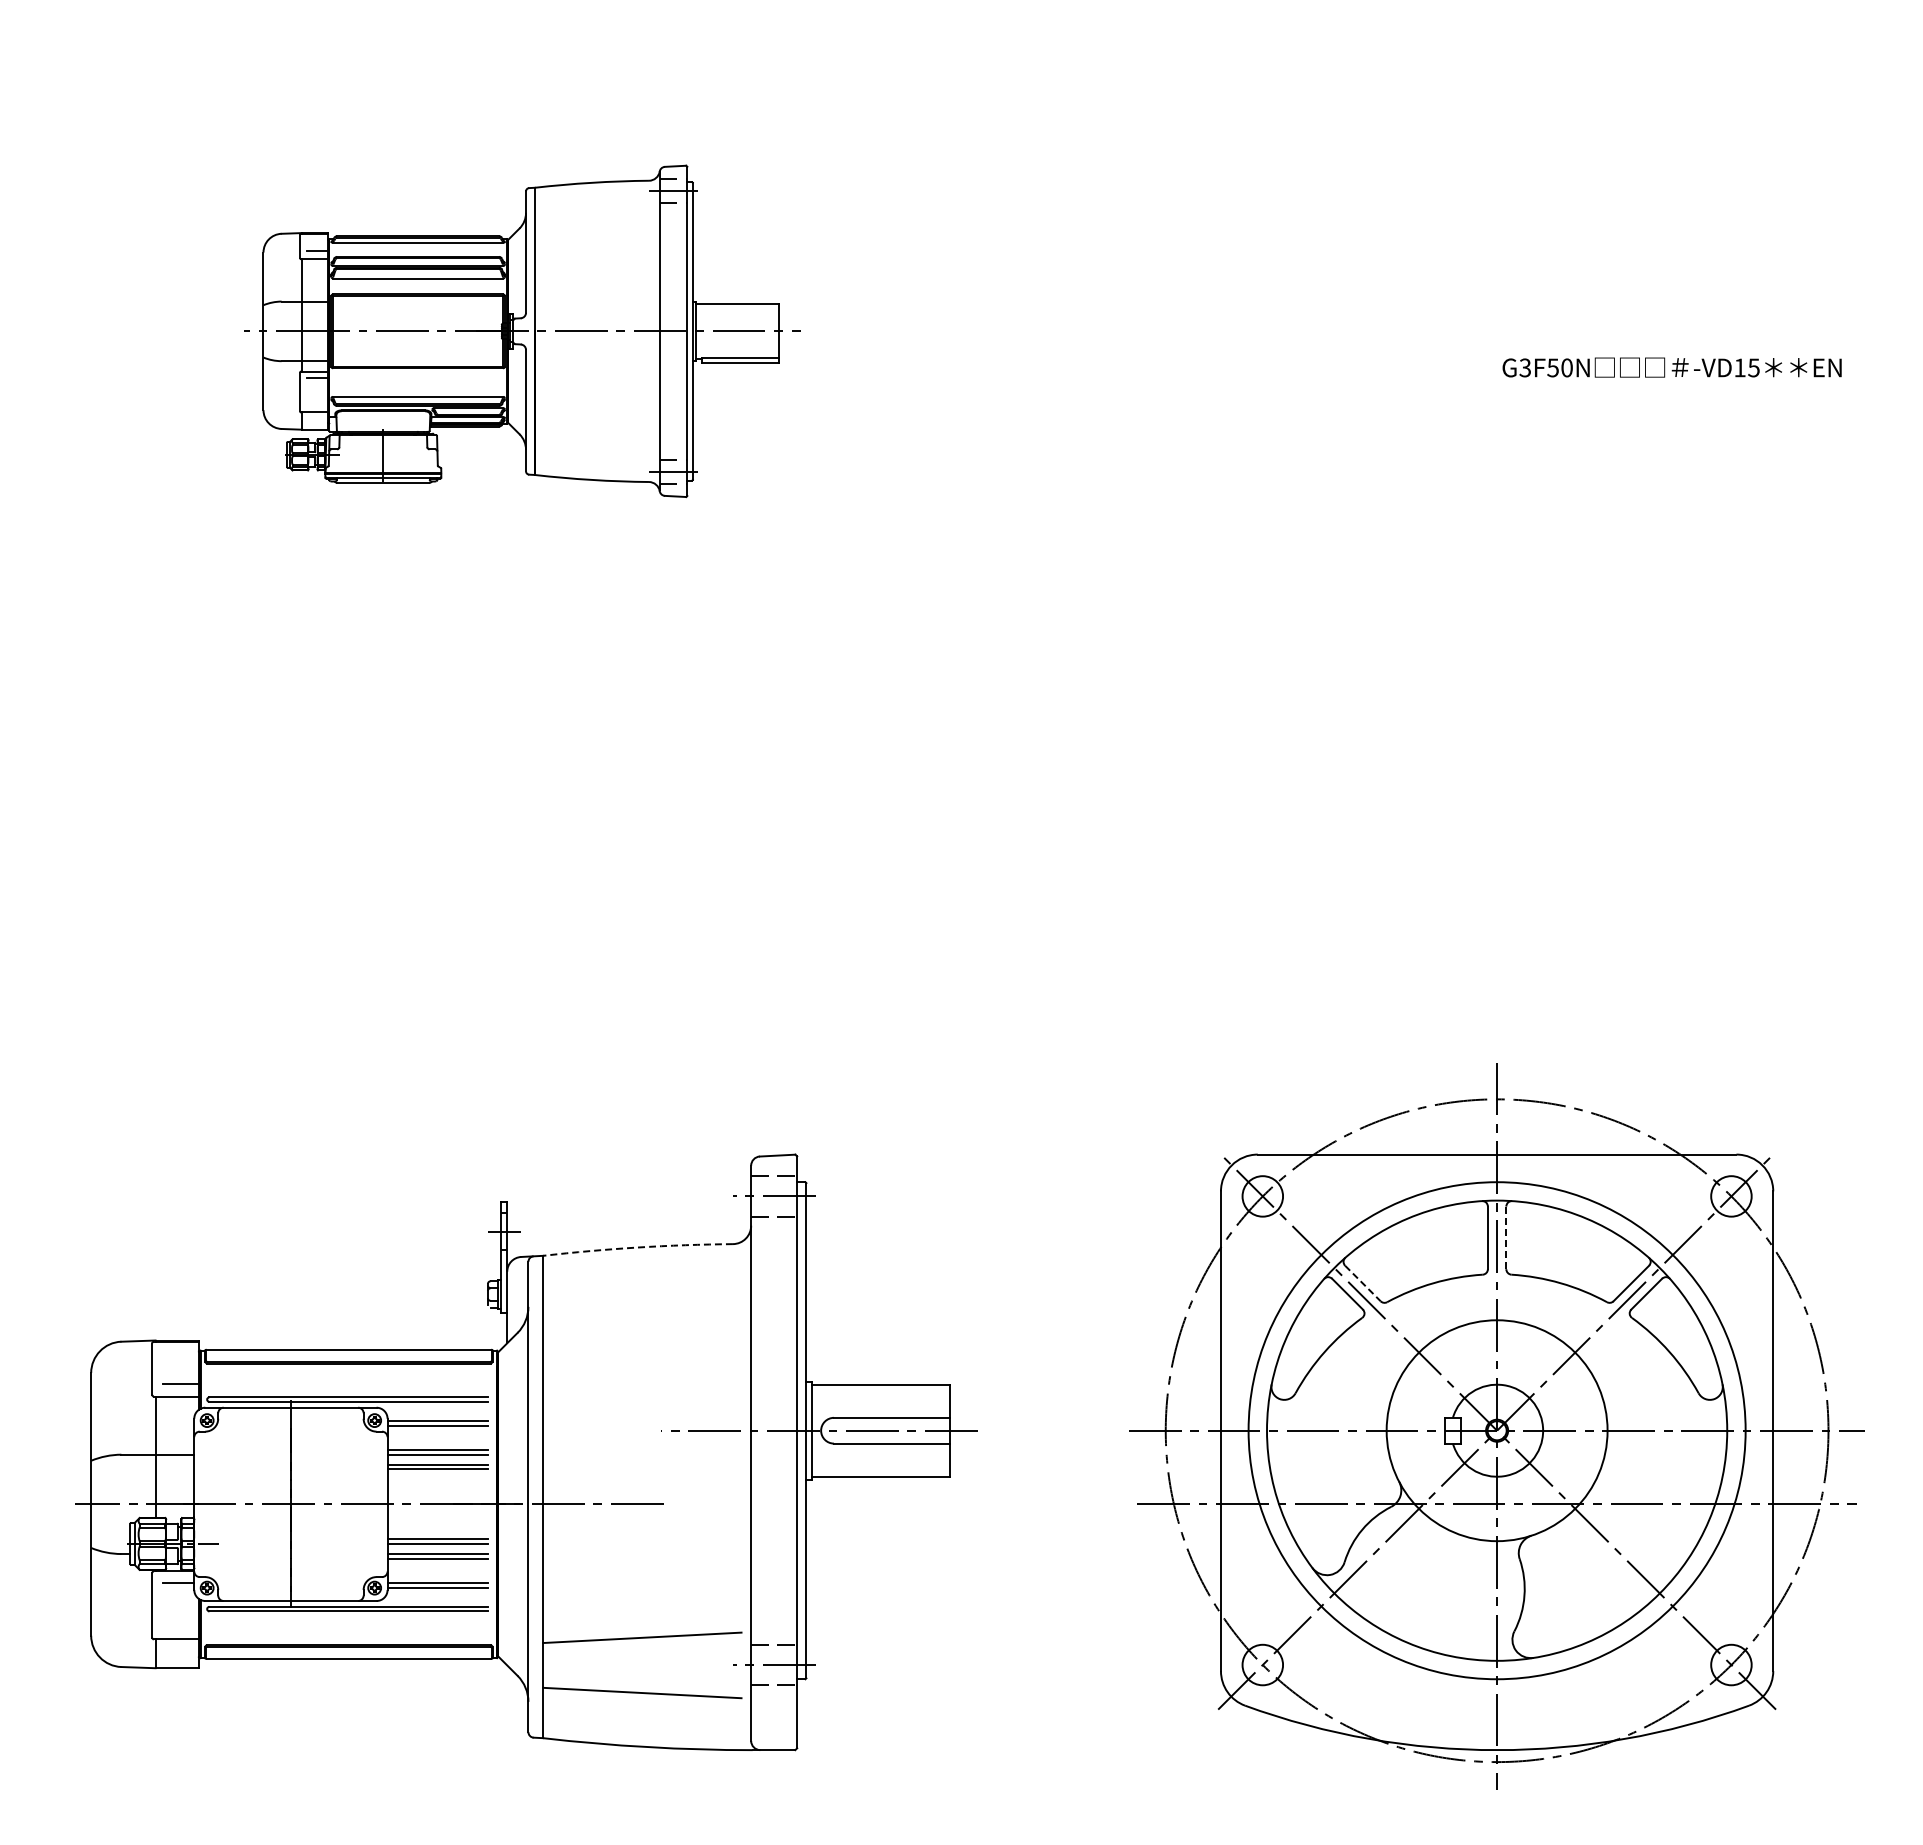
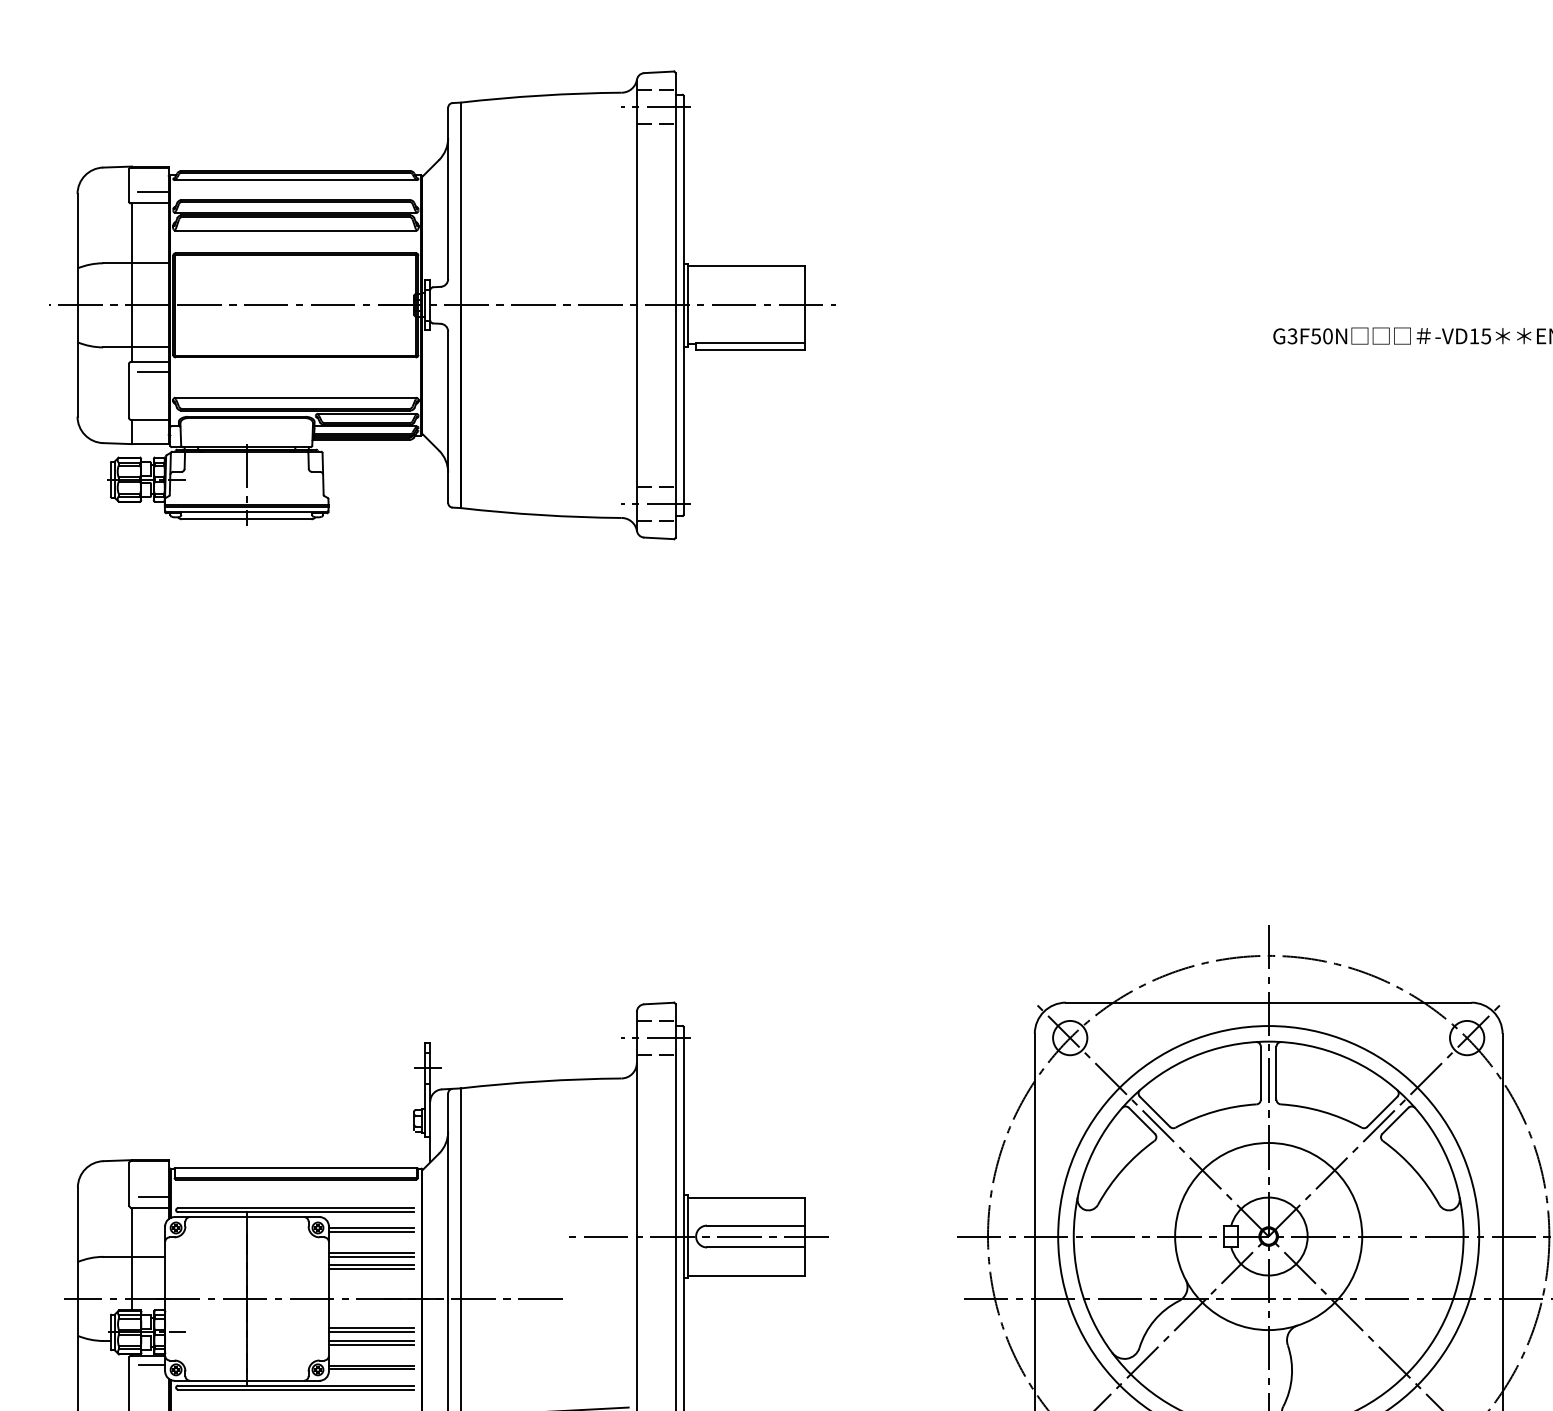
part: (522, 331) -> (443, 305), size x1.67
line: (1506, 1238) -> (1276, 1073), dashed -> solid
arc: (637, 1247) -> (540, 1081), dashed -> solid
line: (1363, 1283) -> (1155, 1111), dashed -> solid

